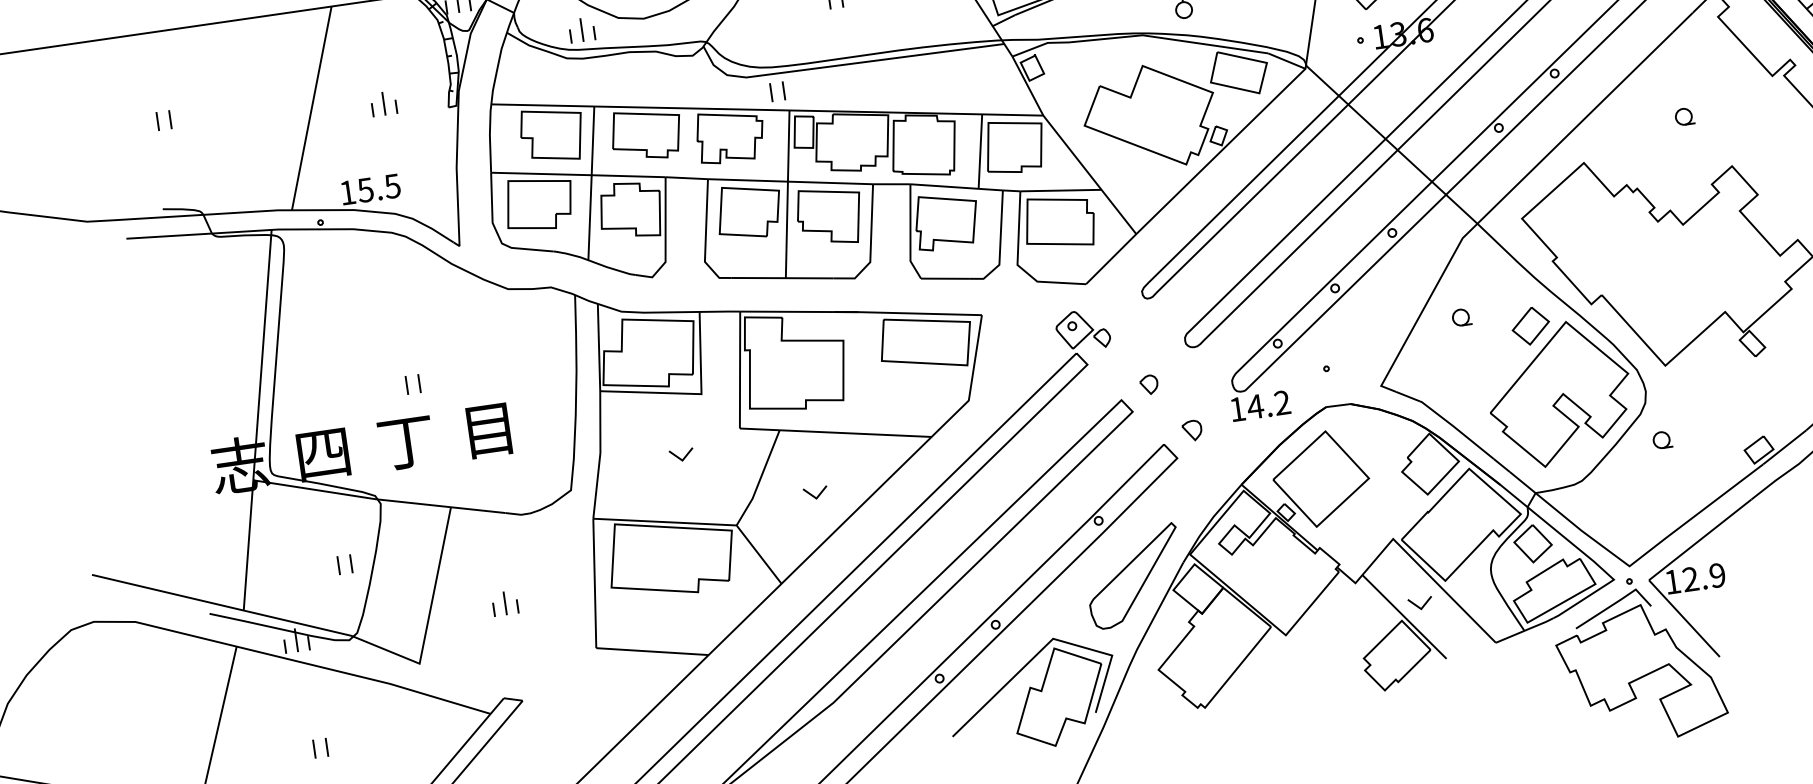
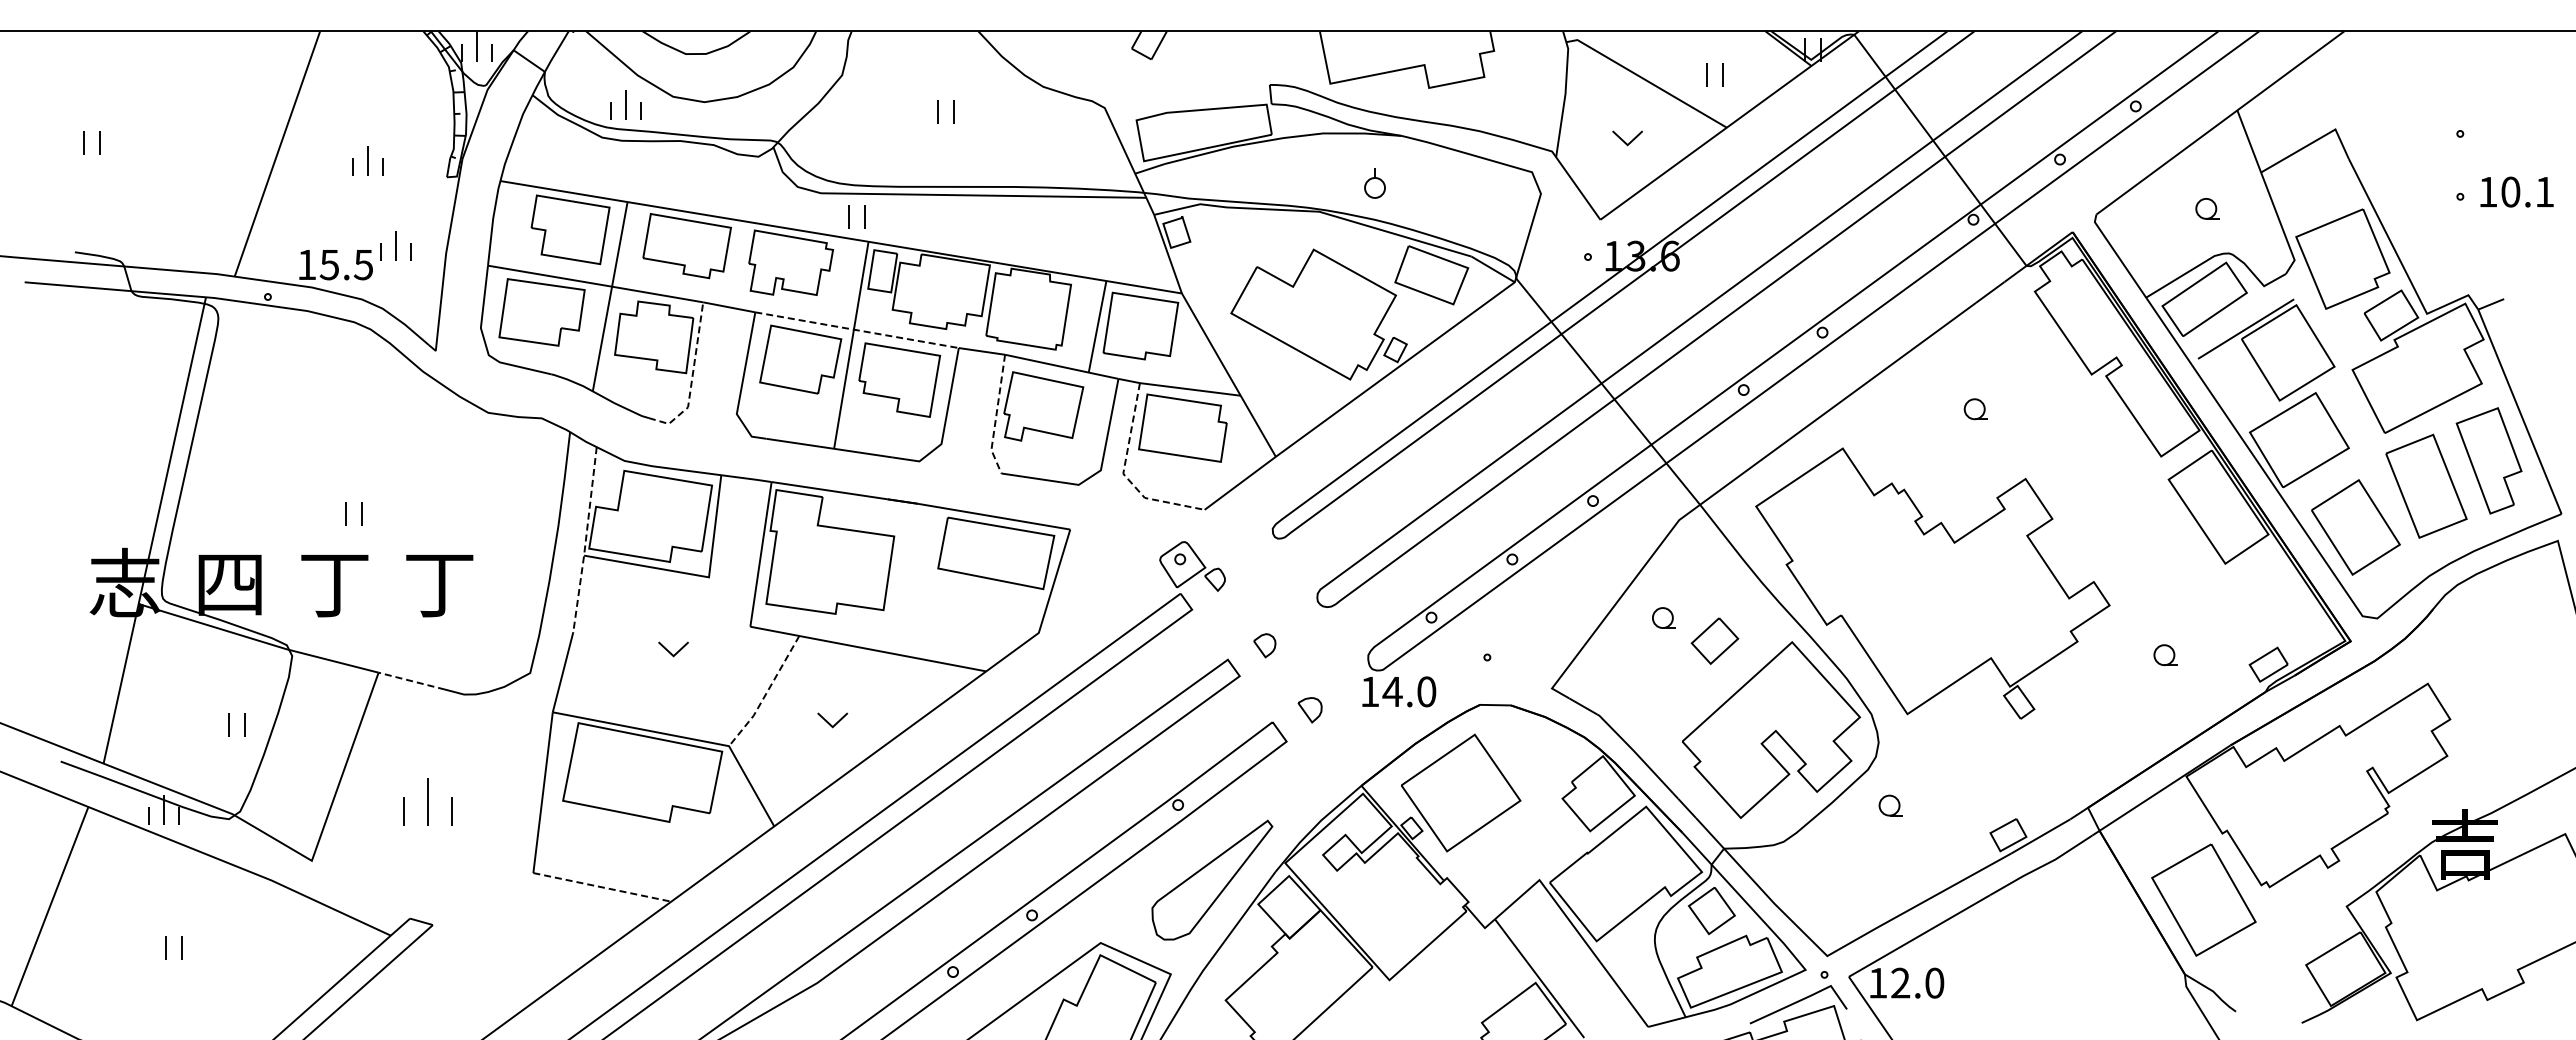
part: (415, 167) -> (395, 245), added
line: (790, 182) -> (856, 330), solid -> dashed
line: (910, 233) -> (996, 415), solid -> dashed
line: (665, 238) -> (692, 378), solid -> dashed
line: (1017, 265) -> (1123, 474), solid -> dashed
part: (1530, 325) -> (1714, 640), moved
line: (599, 379) -> (585, 540), solid -> dashed
text: (1282, 402) -> (1426, 691), 14.2 -> 14.0
text: (489, 431) -> (439, 585), 目 -> 丁
line: (760, 479) -> (766, 693), solid -> dashed
line: (477, 509) -> (411, 680), solid -> dashed
text: (1717, 574) -> (1934, 982), 12.9 -> 12.0
part: (505, 602) -> (428, 800), size x1.6
part: (1420, 603) -> (1561, 964), removed
line: (652, 651) -> (602, 887), solid -> dashed

